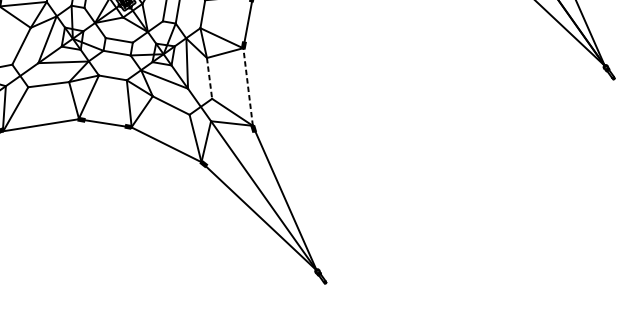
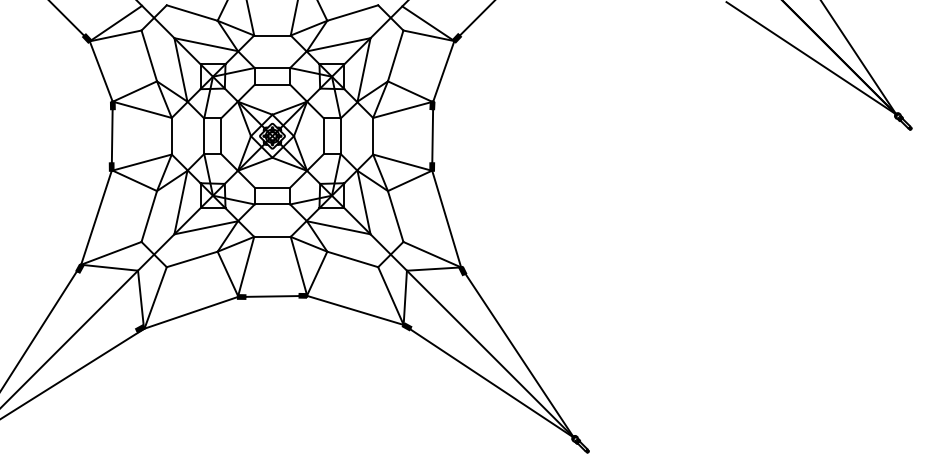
line: (209, 78) -> (395, 216), dashed -> solid
line: (247, 87) -> (446, 219), dashed -> solid

